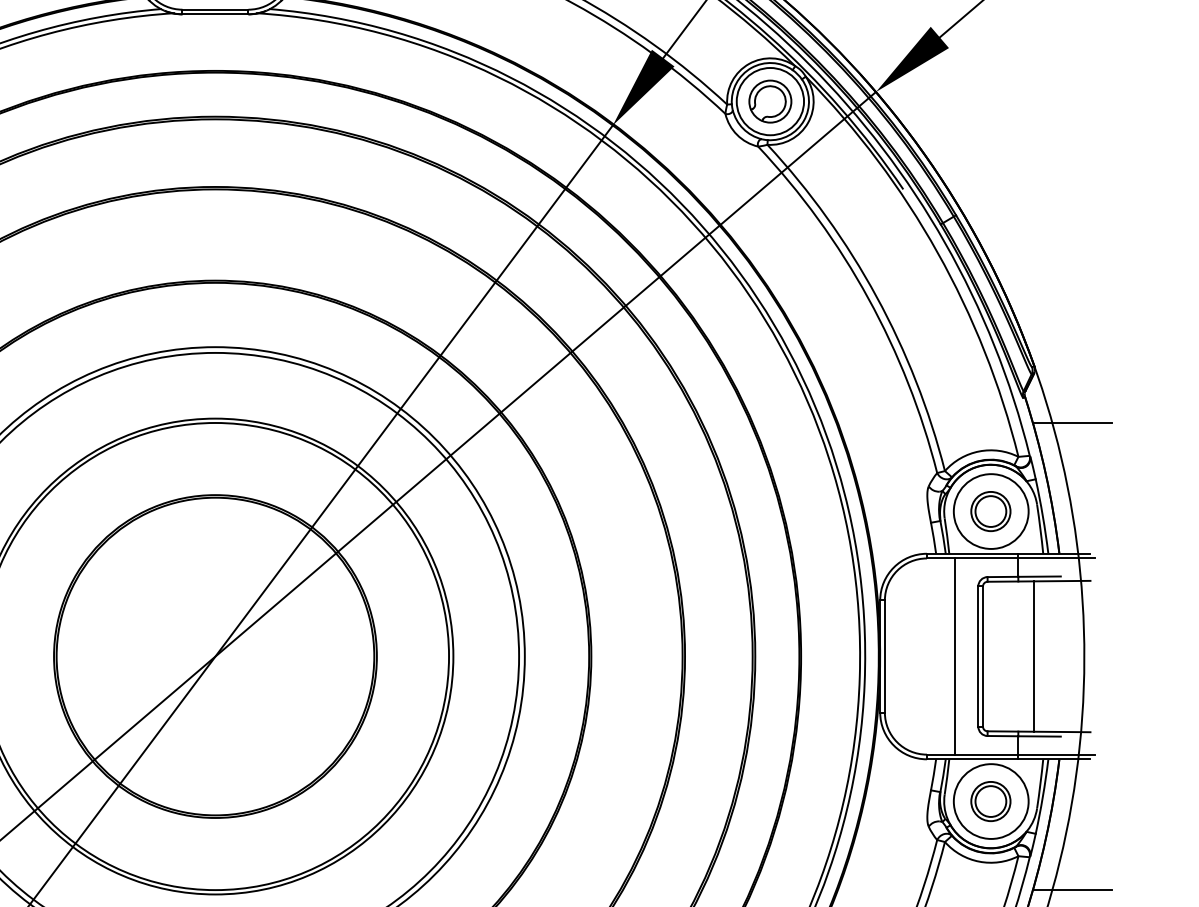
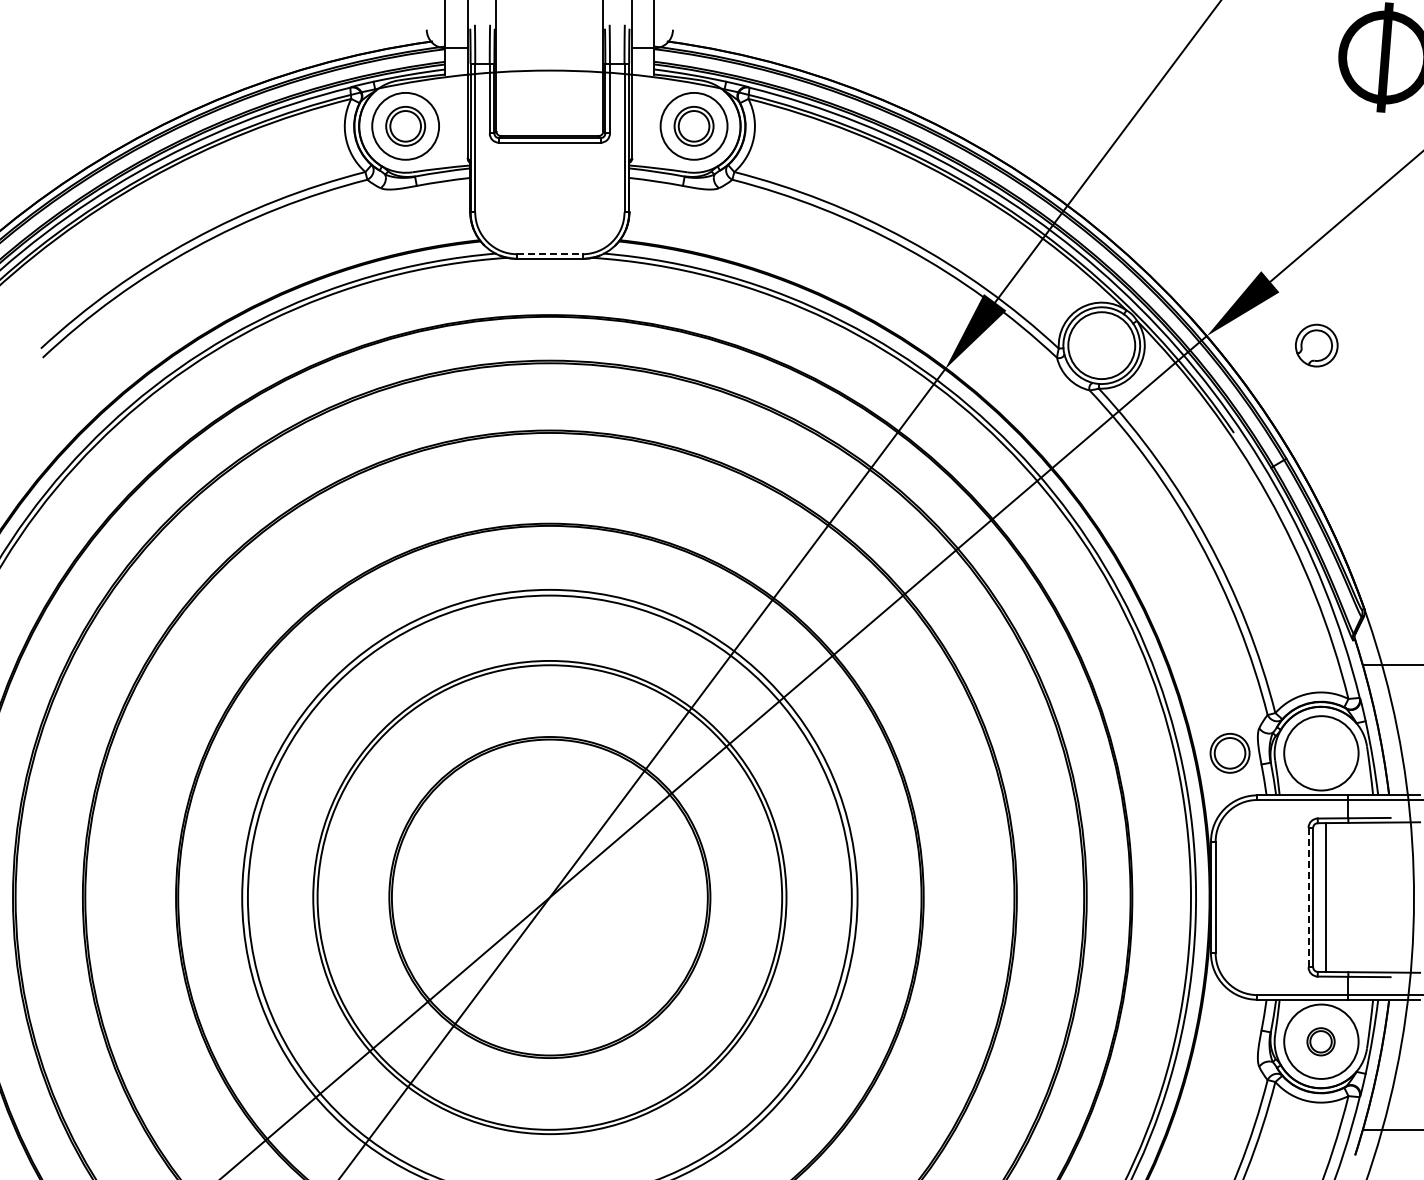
line: (215, 9) -> (549, 254), solid -> dashed
part: (770, 101) -> (1316, 345), moved
part: (990, 511) -> (1229, 753), moved
line: (955, 656) -> (1285, 897), removed
line: (978, 656) -> (1308, 897), solid -> dashed
line: (1034, 656) -> (1326, 897), moved
part: (990, 801) -> (1320, 1041), size x0.7

